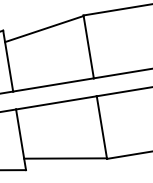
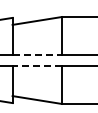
line: (54, 85) -> (37, 55), solid -> dashed
line: (56, 103) -> (37, 66), solid -> dashed

